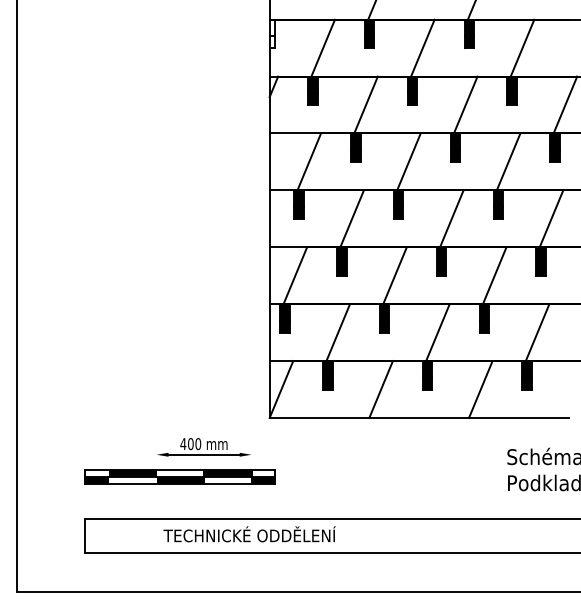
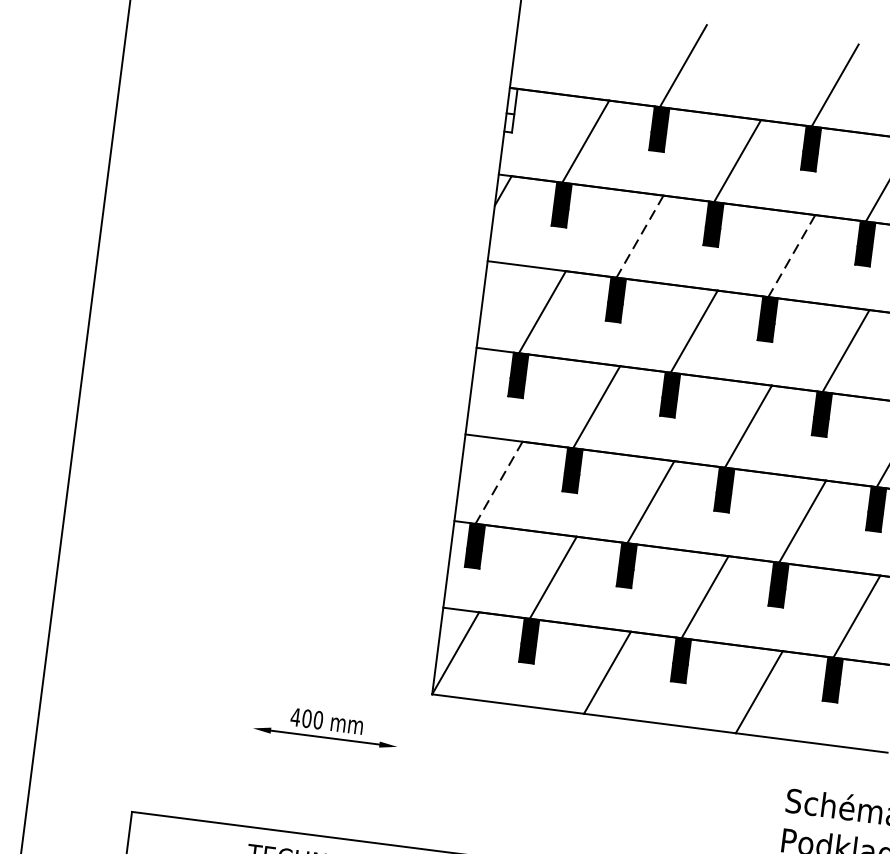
line: (366, 105) -> (640, 237), solid -> dashed
line: (465, 105) -> (791, 256), solid -> dashed
line: (295, 275) -> (499, 482), solid -> dashed
part: (179, 476) -> (283, 765), removed

